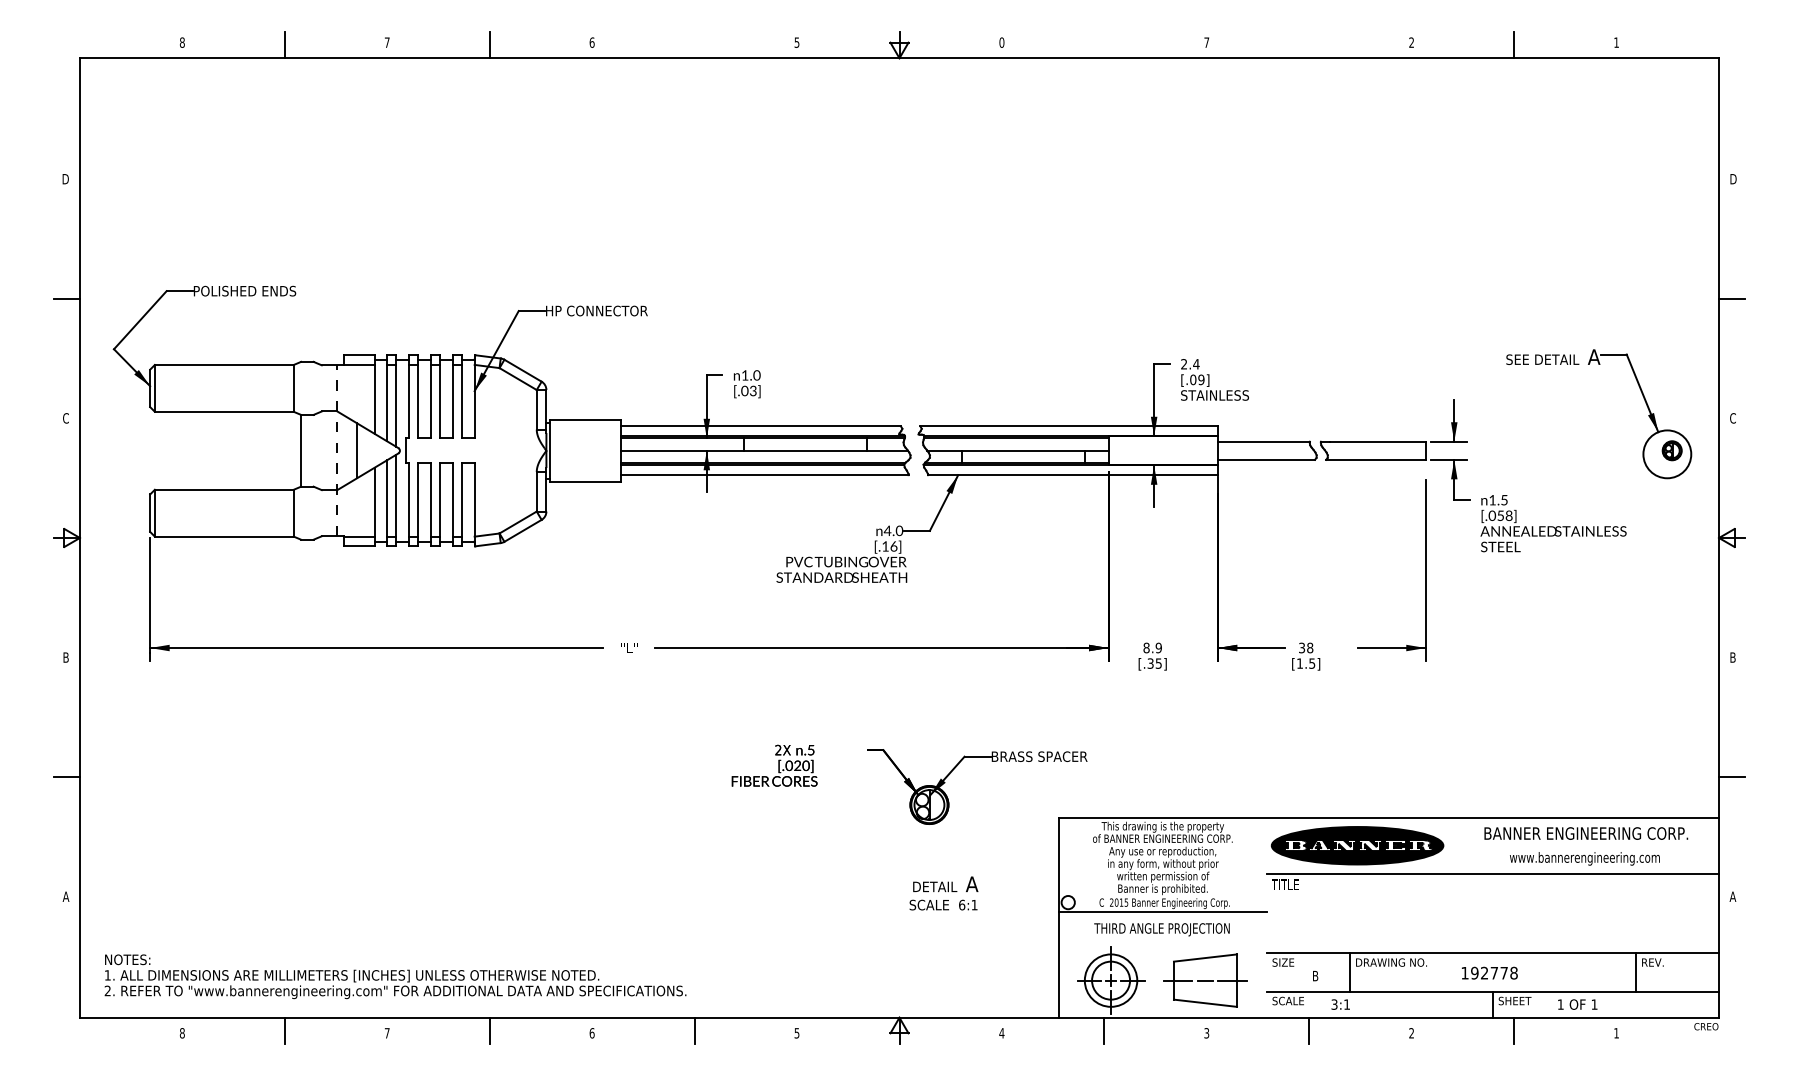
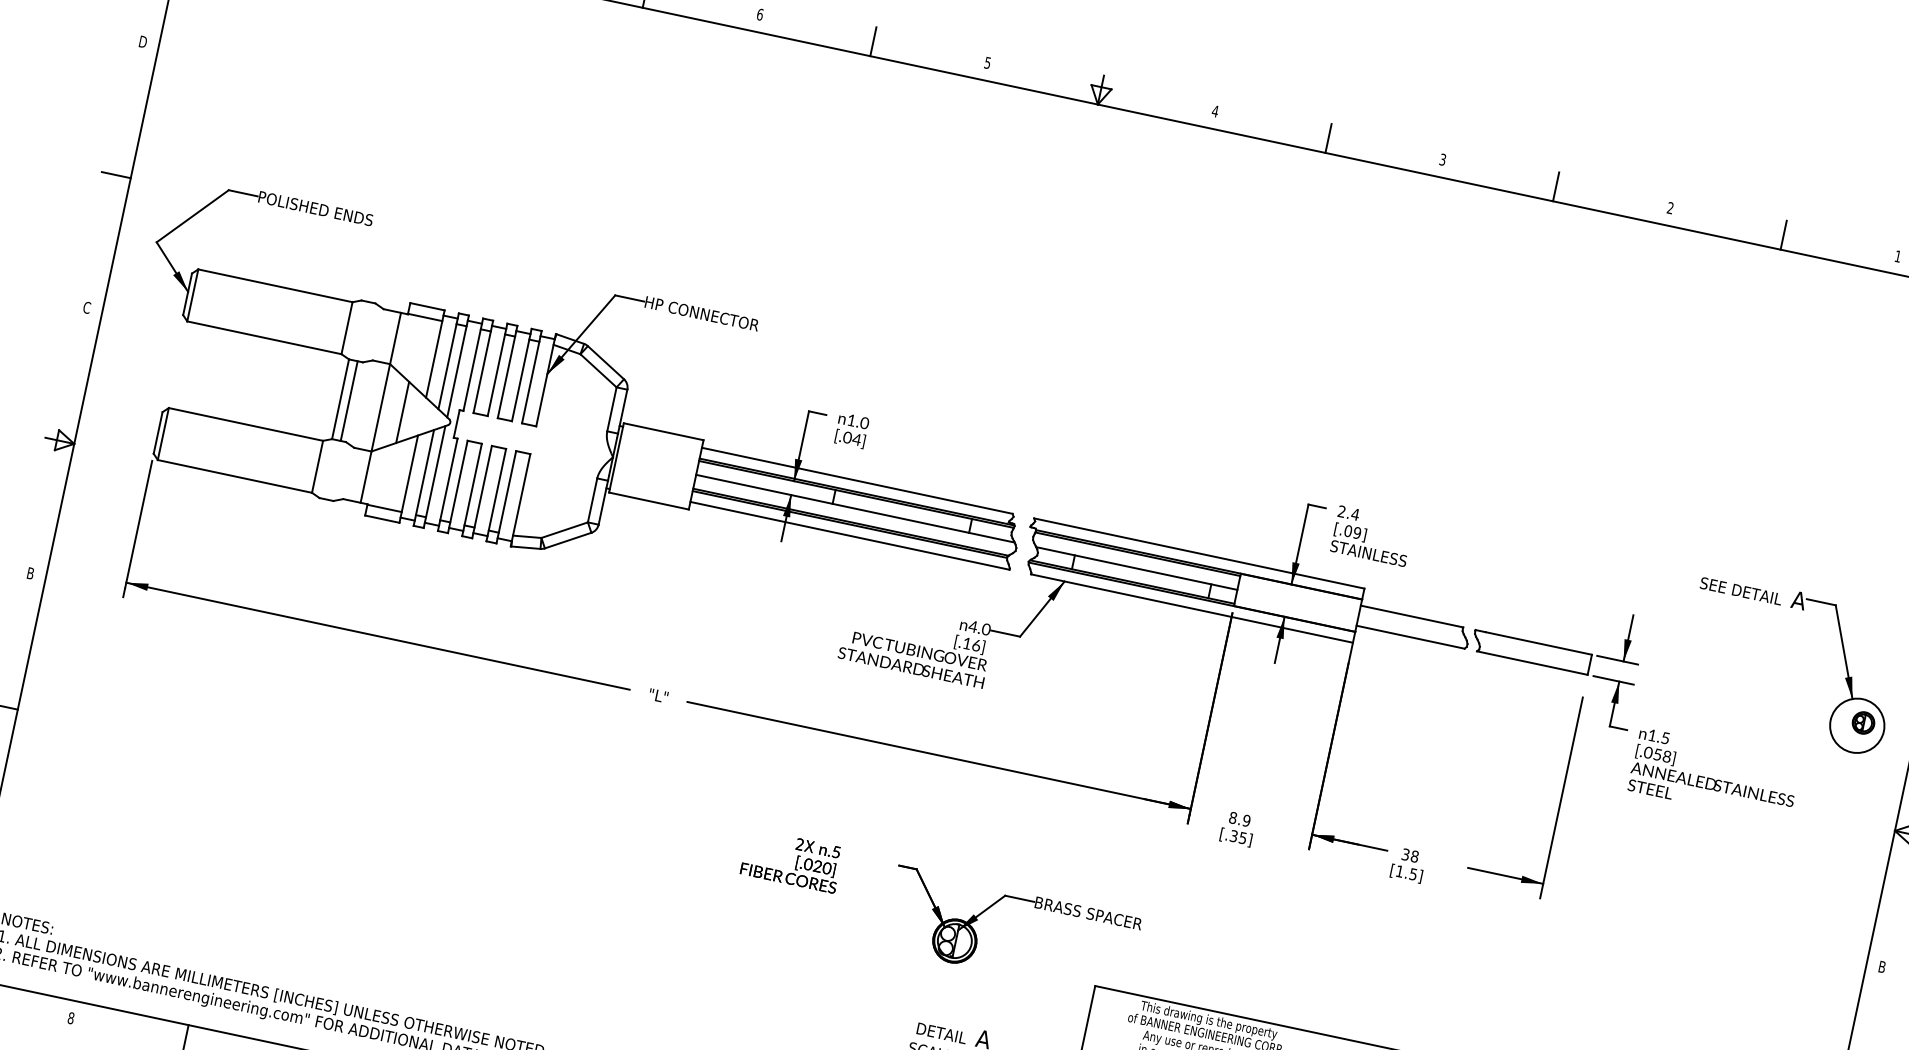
text: (1001, 42) -> (1214, 111), 0 -> 4
text: (1206, 42) -> (1442, 159), 7 -> 3
line: (694, 45) -> (873, 41), added
line: (1104, 45) -> (1328, 138), added
line: (1309, 45) -> (1556, 187), added
text: (752, 390) -> (856, 438), [.03] -> [.04]
line: (308, 450) -> (348, 400), added
line: (337, 450) -> (381, 407), dashed -> solid

